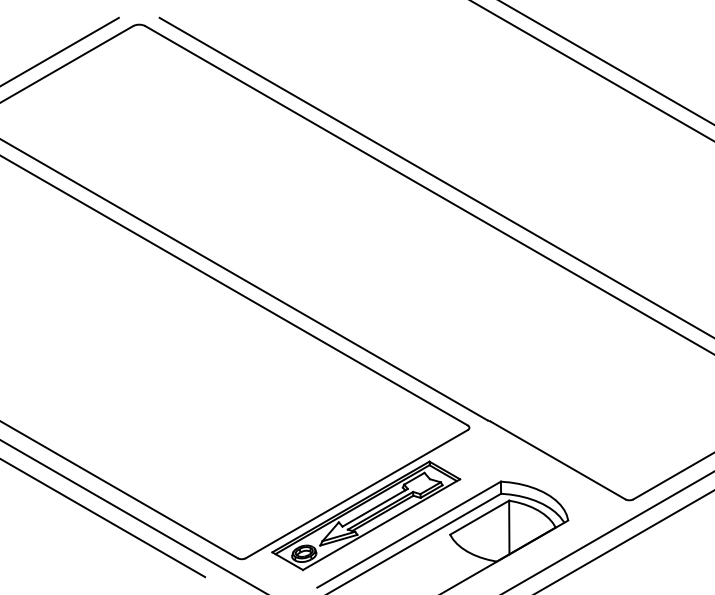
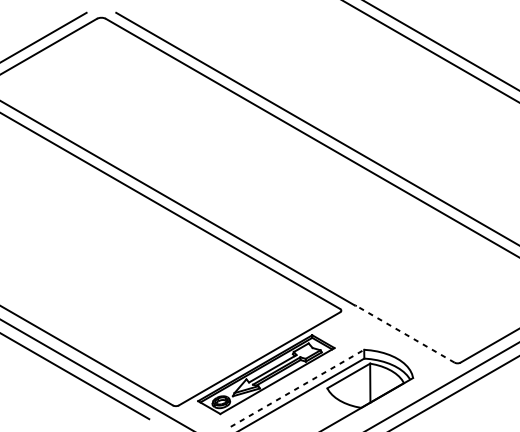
line: (558, 460) -> (406, 334), solid -> dashed
line: (409, 534) -> (297, 388), solid -> dashed

